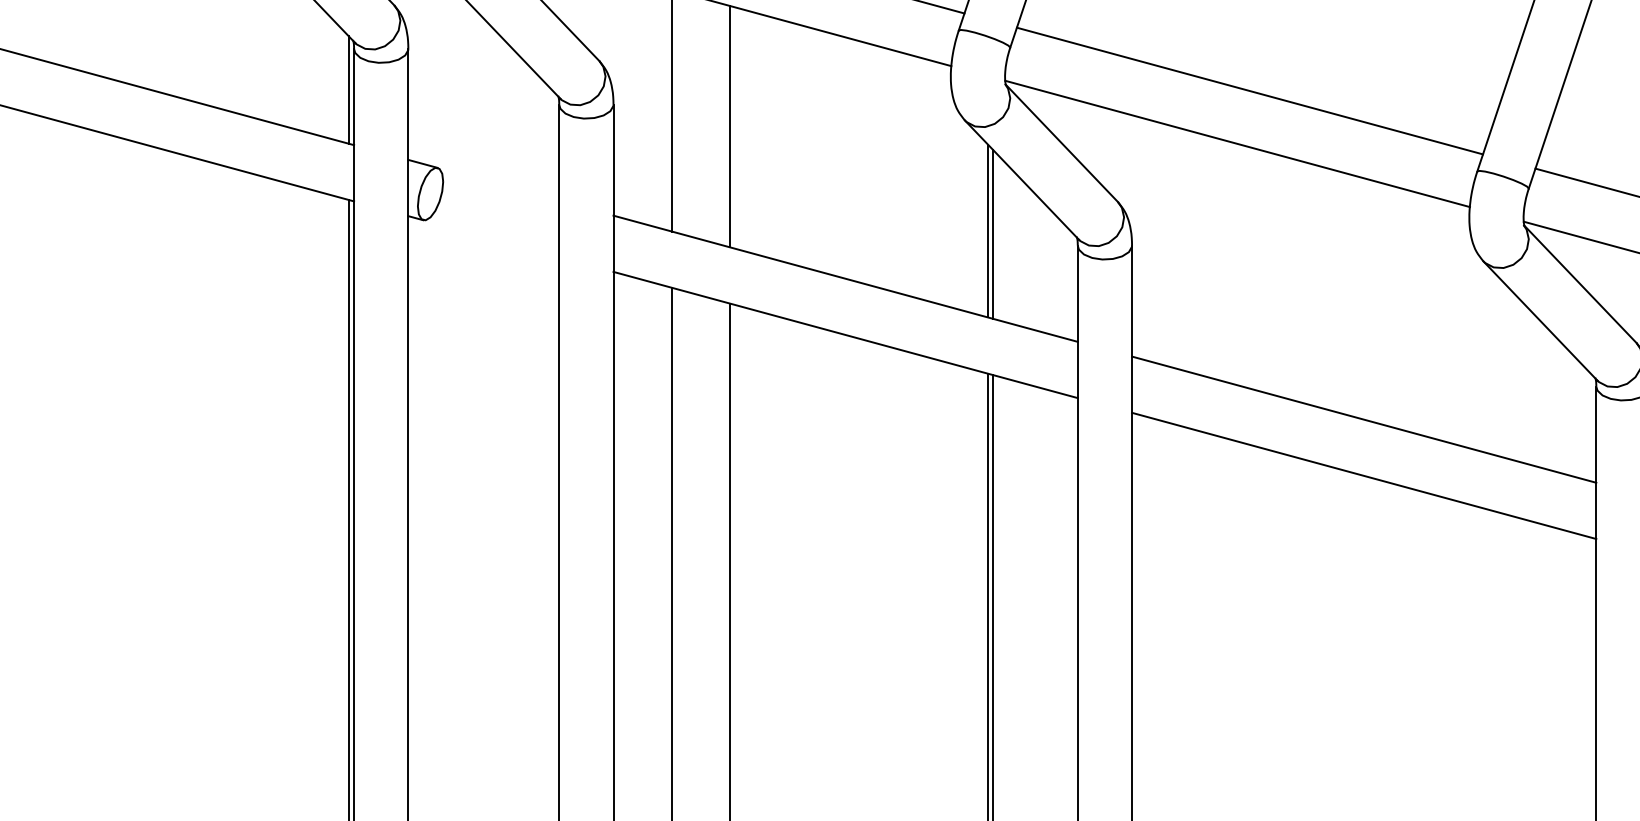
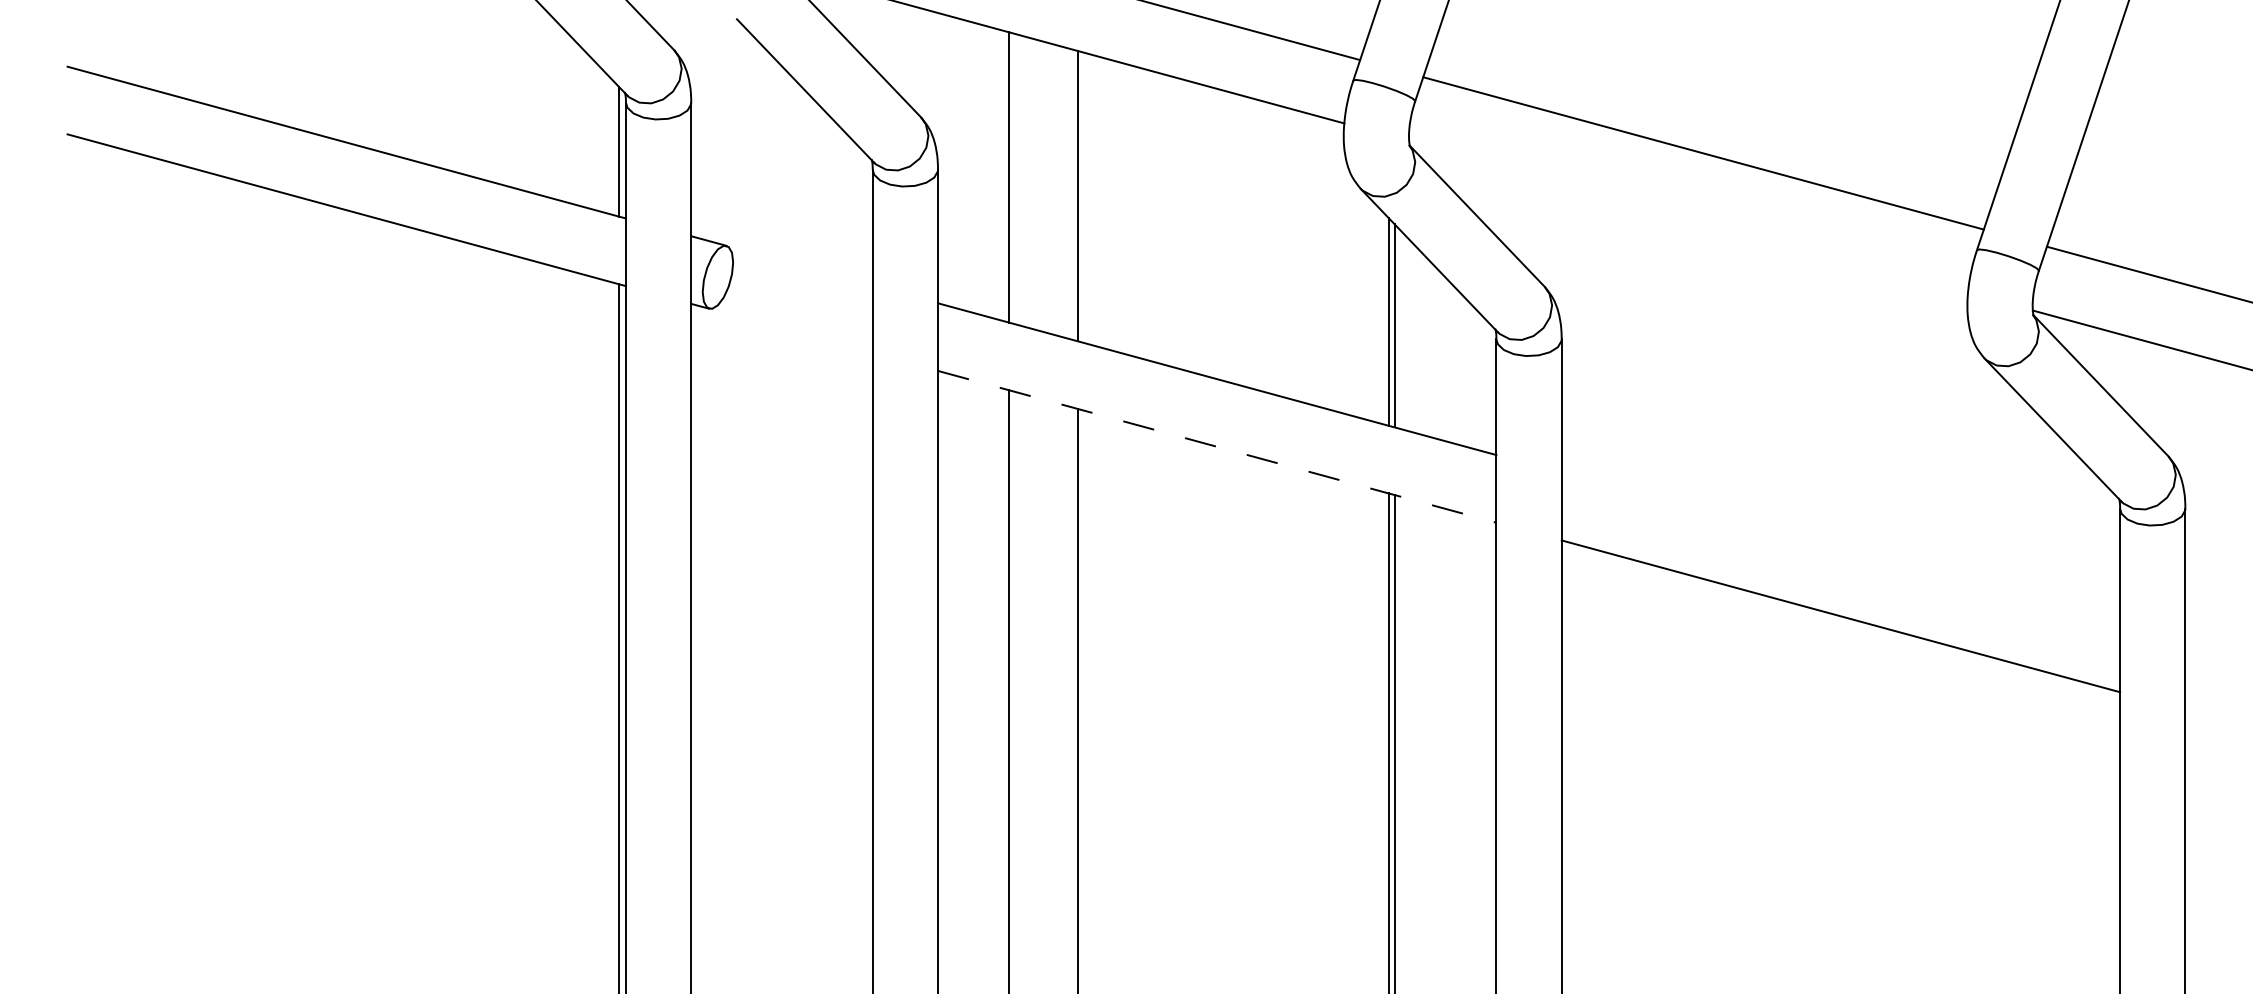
line: (1237, 143) -> (1688, 216), removed
line: (845, 334) -> (1217, 446), solid -> dashed
line: (1363, 419) -> (1840, 548), removed

